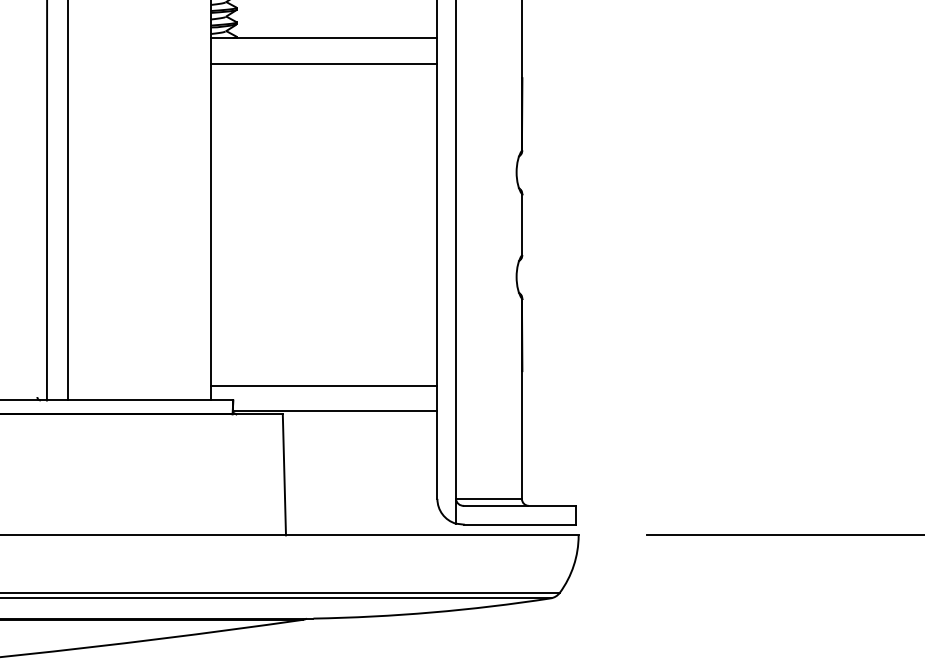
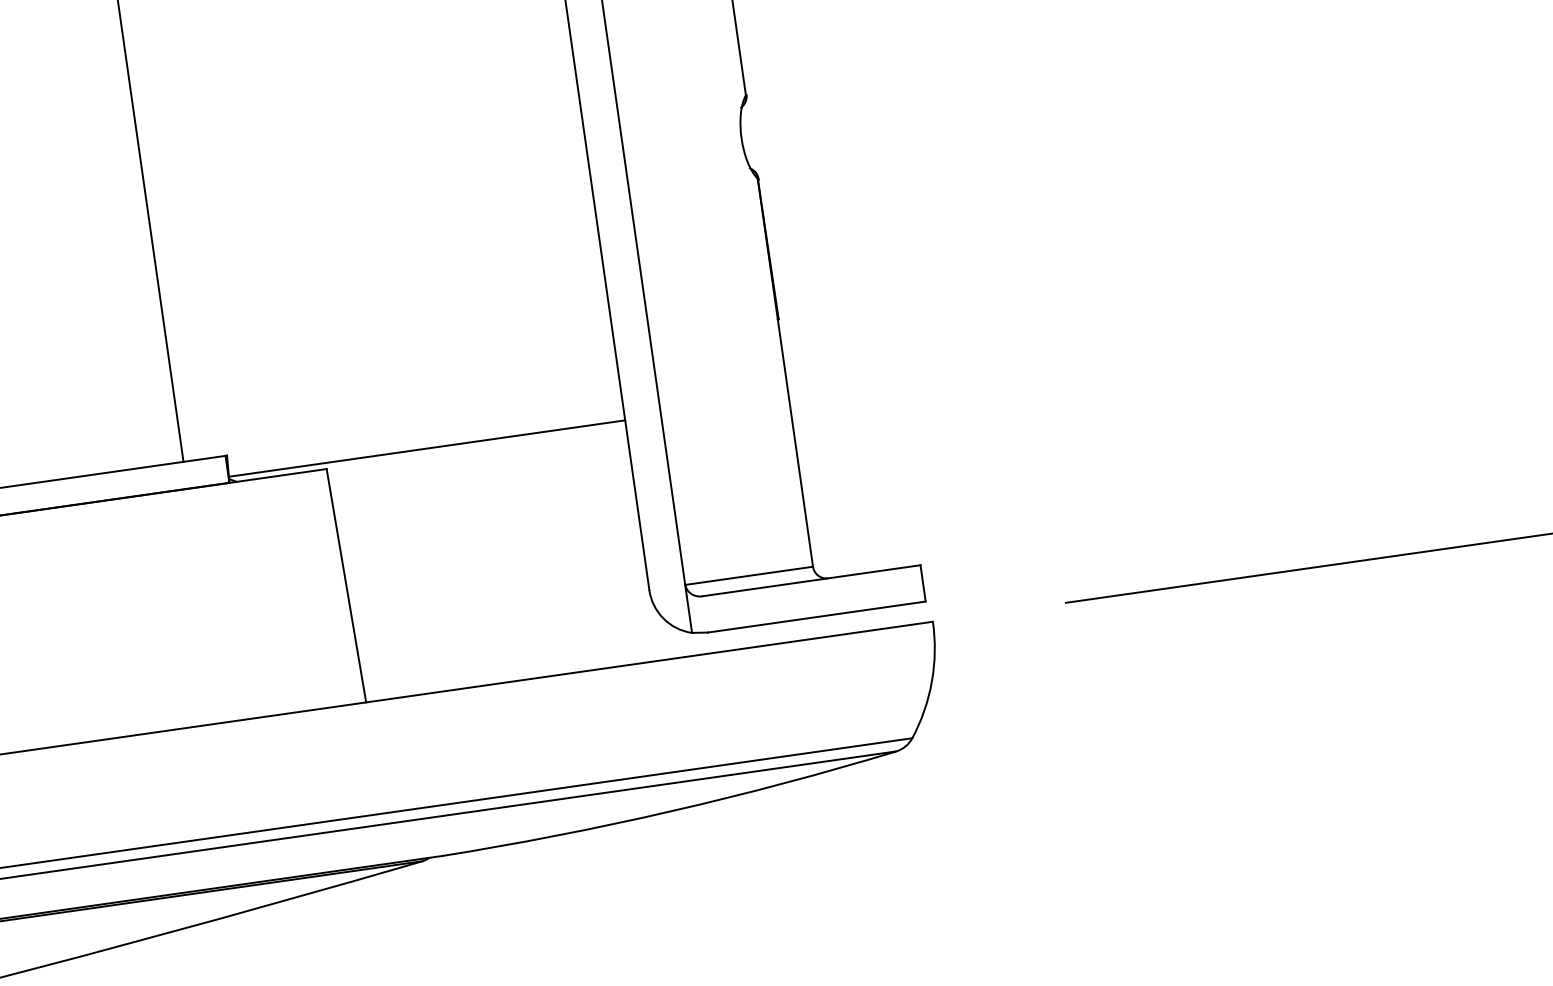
line: (323, 385) -> (397, 401), removed

